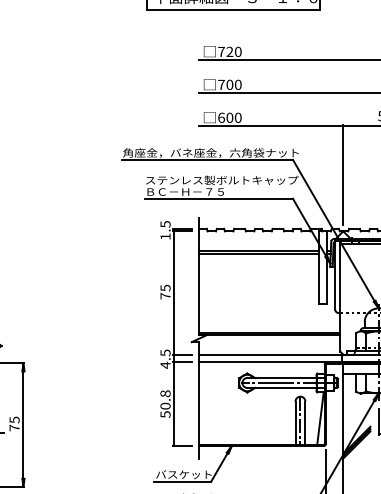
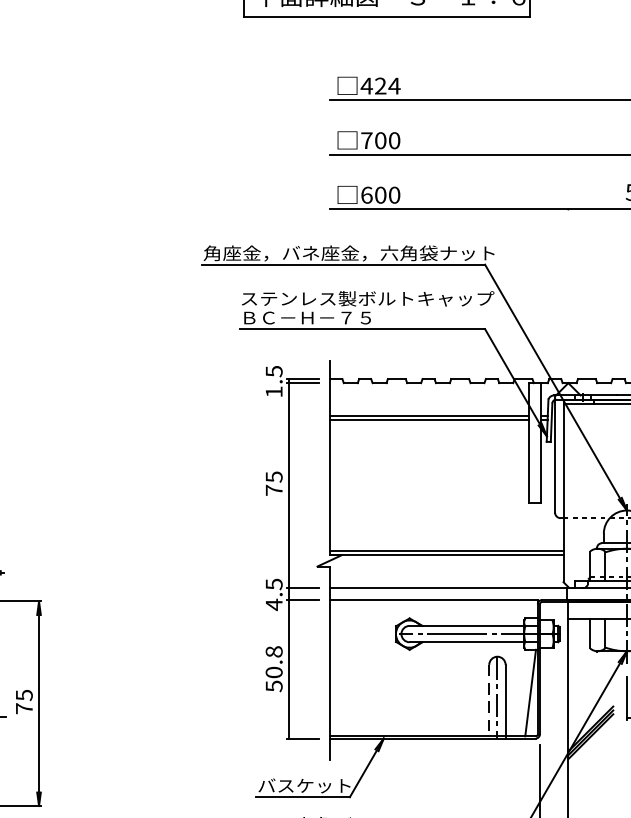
text: (229, 51) -> (380, 85), 720 -> 424
line: (343, 175) -> (568, 290), removed
line: (295, 424) -> (489, 702), solid -> dashed

